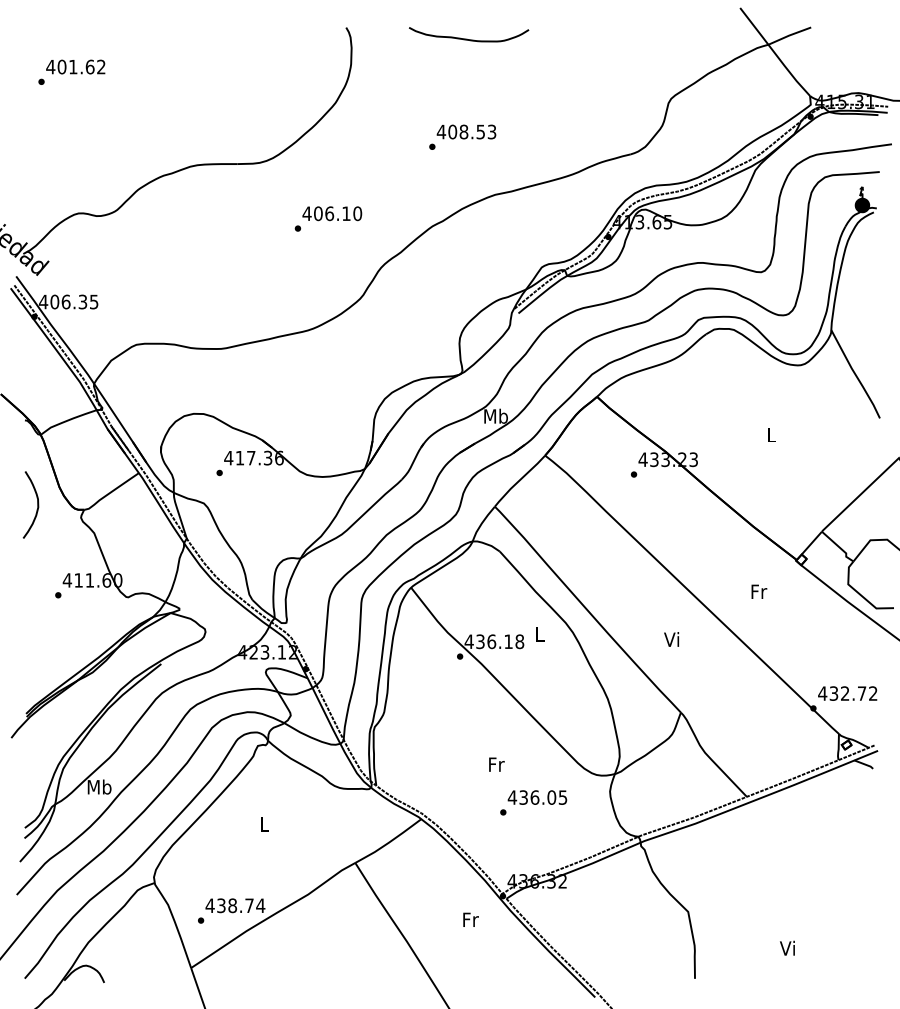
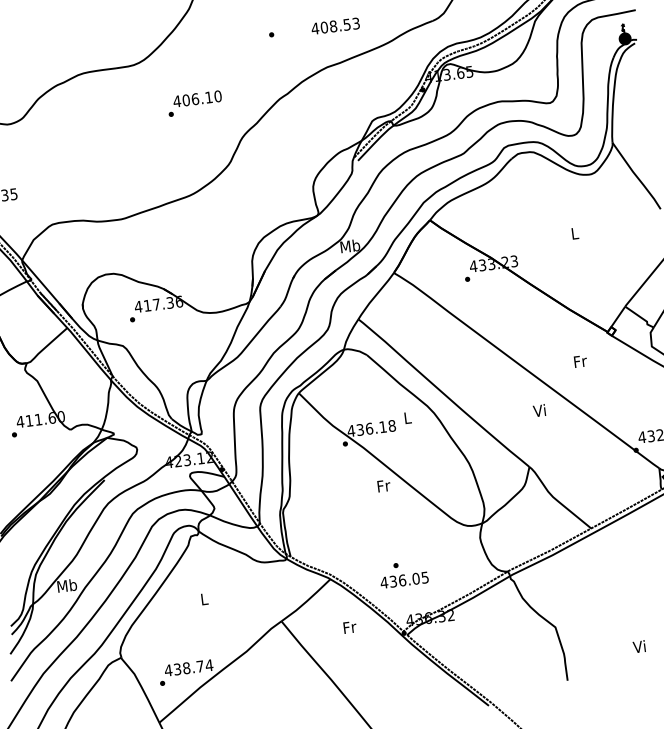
text: (466, 131) -> (335, 25), moved
text: (671, 639) -> (539, 410), moved
text: (496, 764) -> (383, 485), moved
text: (537, 797) -> (404, 580), moved
text: (470, 919) -> (349, 627), moved

